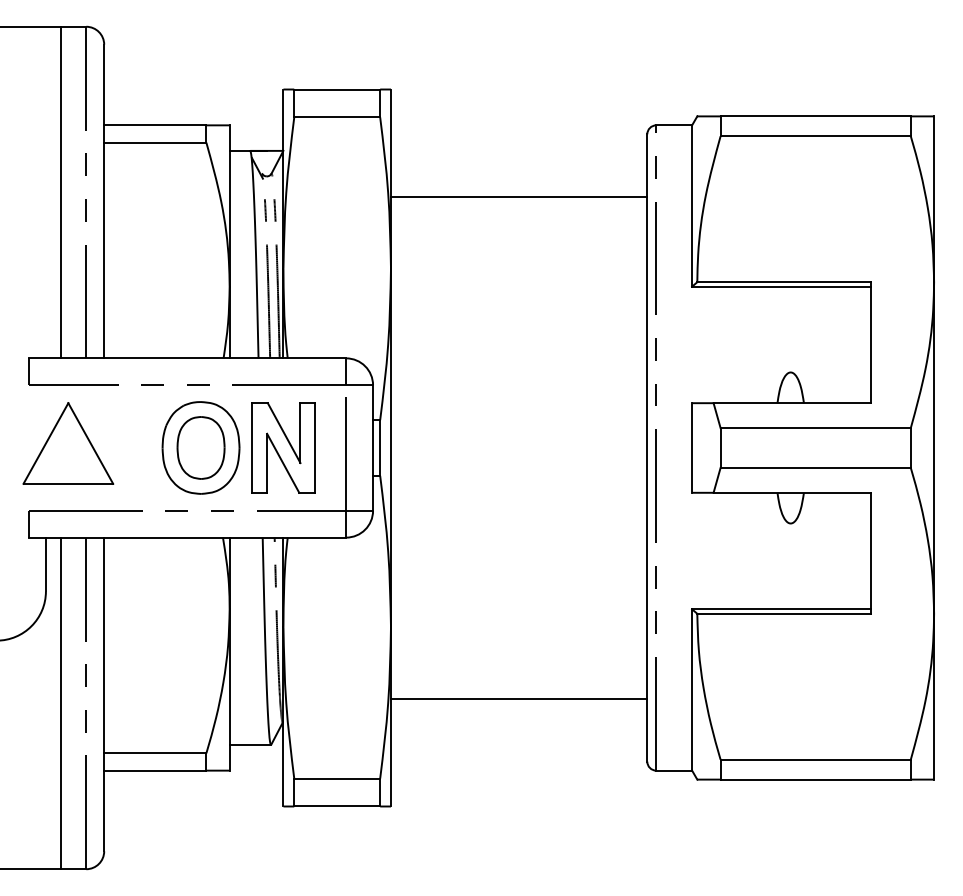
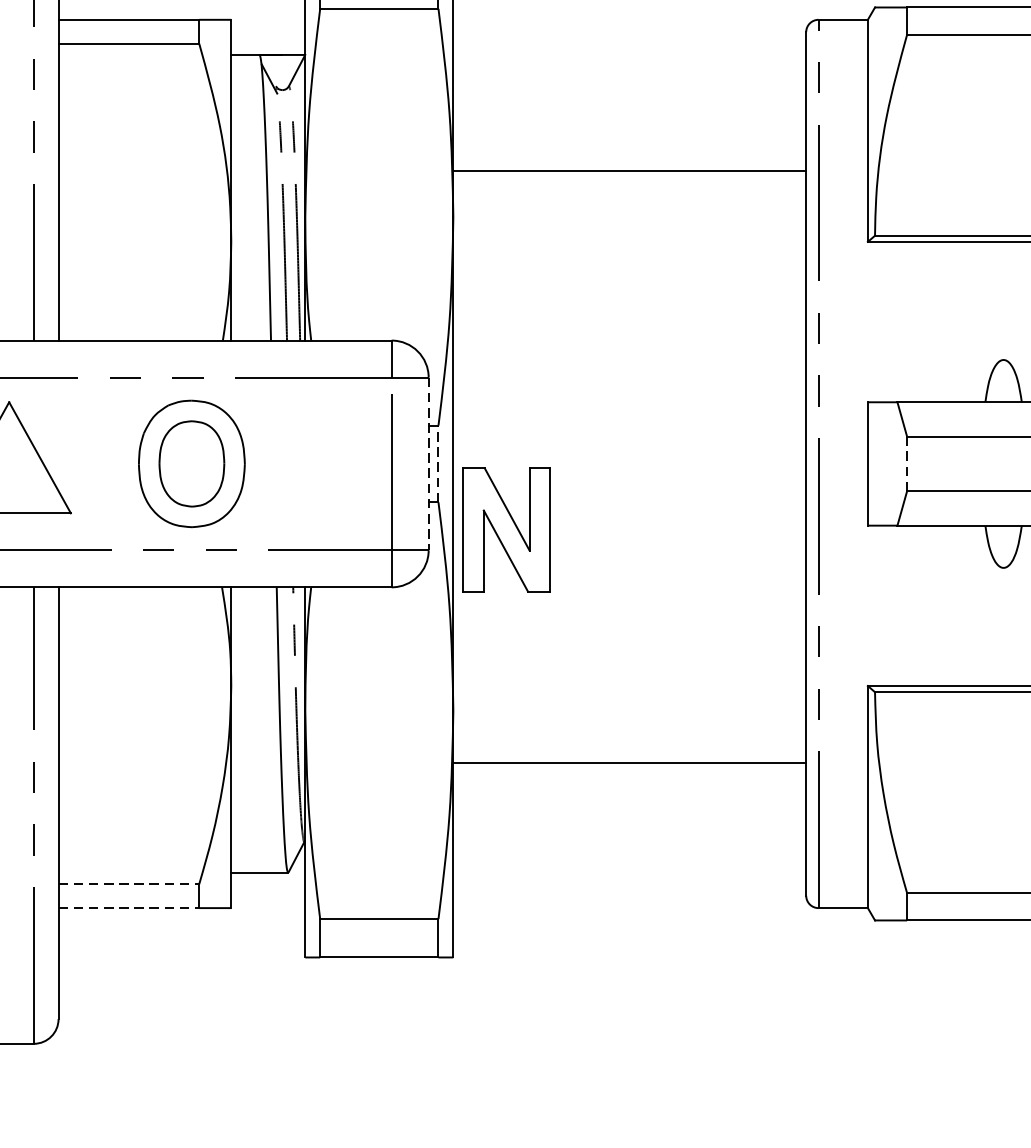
line: (519, 197) -> (630, 171), moved
part: (283, 447) -> (506, 529), moved
line: (720, 447) -> (906, 463), solid -> dashed
line: (373, 448) -> (429, 464), solid -> dashed
line: (380, 448) -> (438, 464), solid -> dashed
line: (519, 698) -> (630, 762), moved
line: (155, 753) -> (129, 884), solid -> dashed
line: (155, 770) -> (129, 907), solid -> dashed

